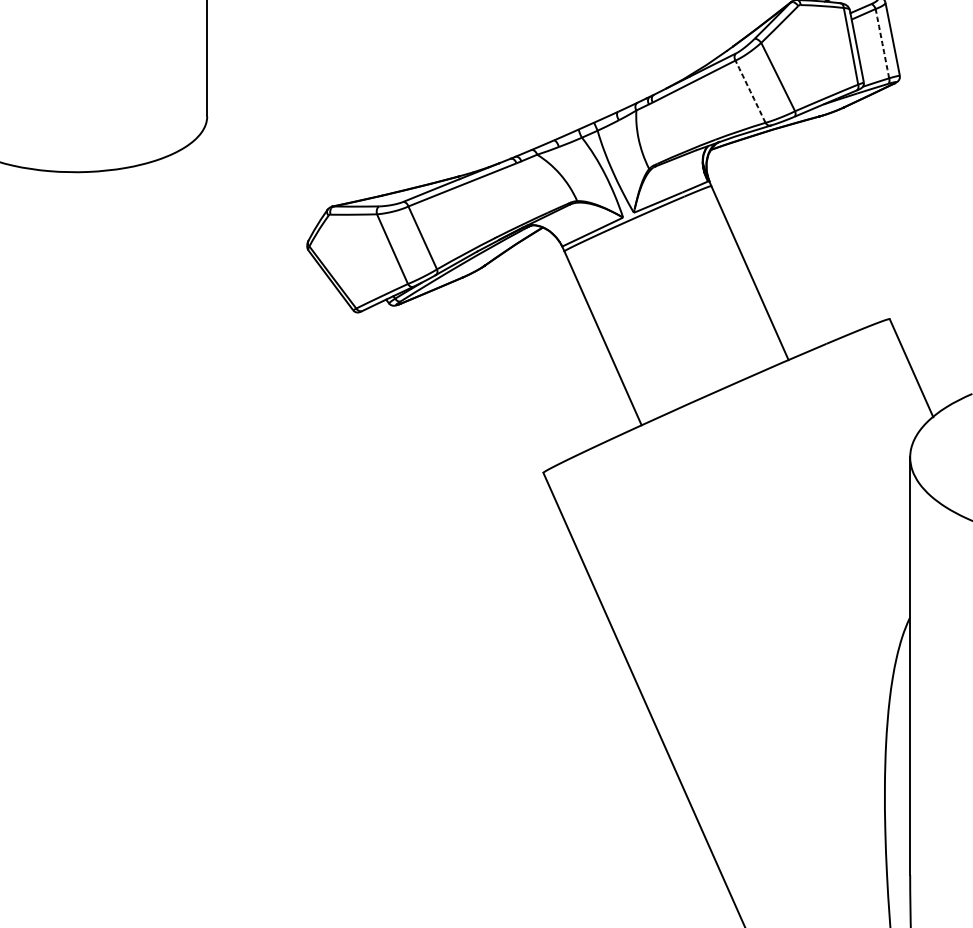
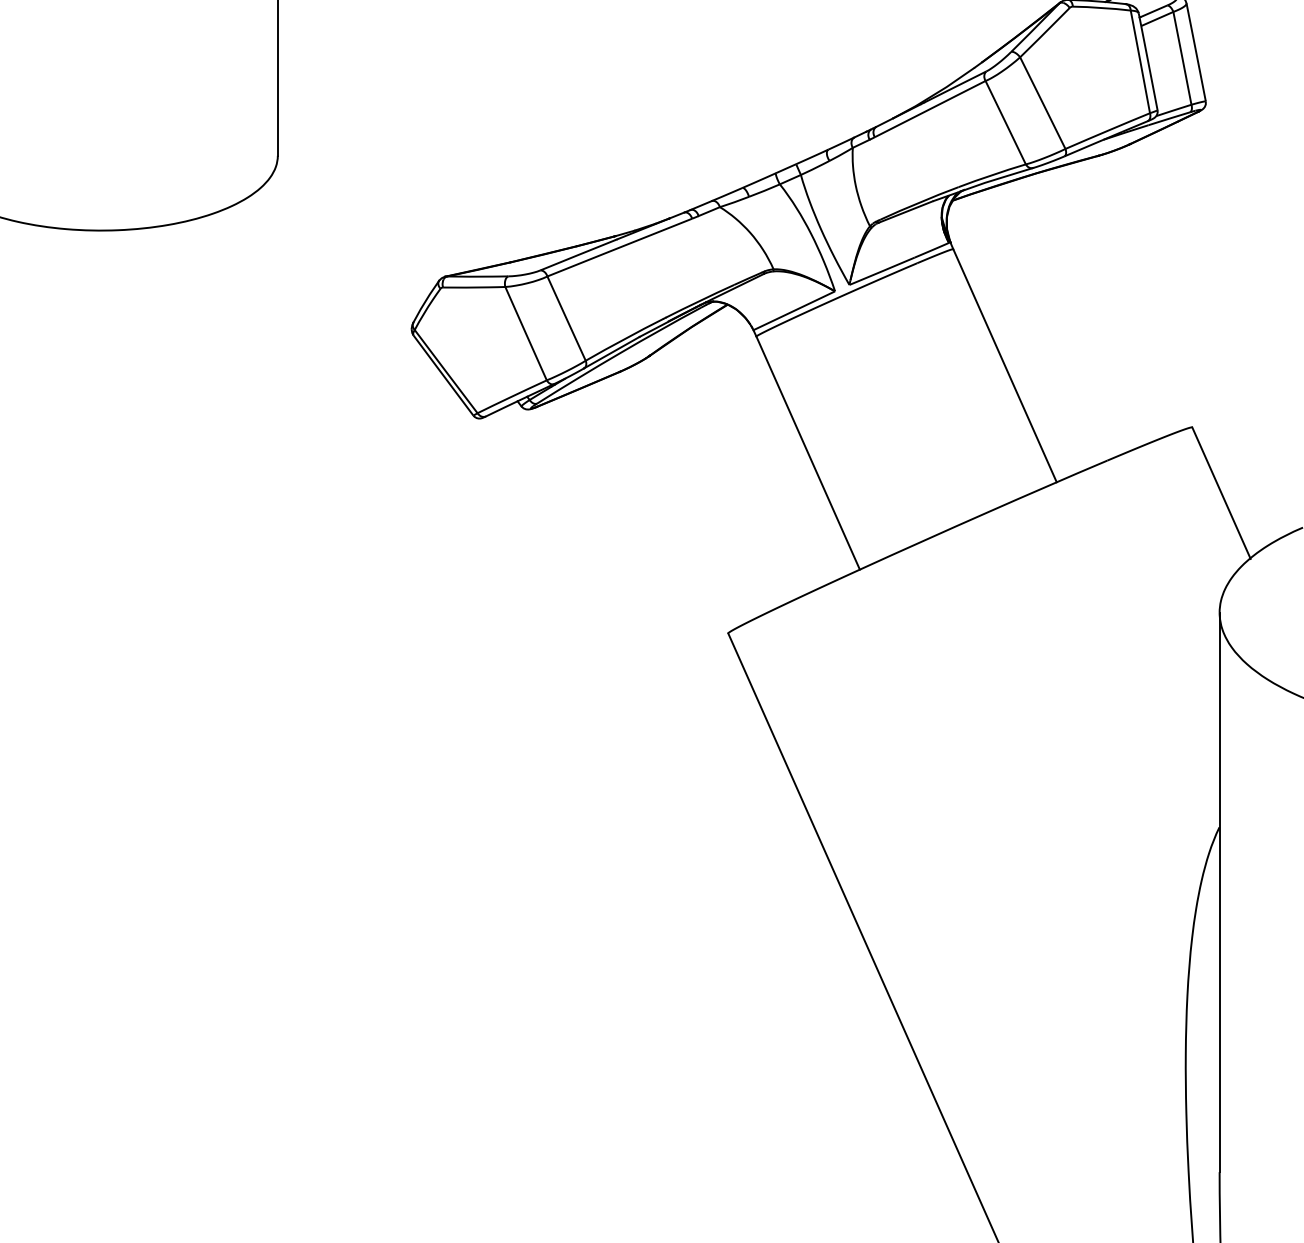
arc: (882, 43) -> (1182, 58), dashed -> solid
arc: (750, 91) -> (1005, 122), dashed -> solid

